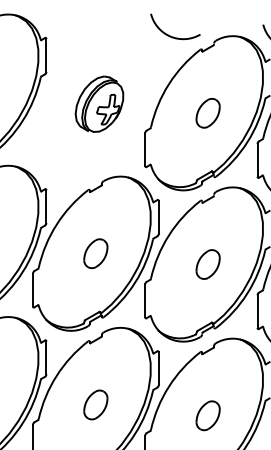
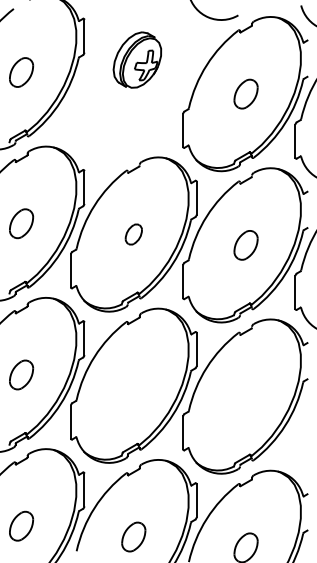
part: (99, 103) -> (137, 59), moved
part: (95, 253) -> (133, 234), size x0.7
part: (95, 404) -> (133, 385), removed
part: (207, 415) -> (245, 396), removed

